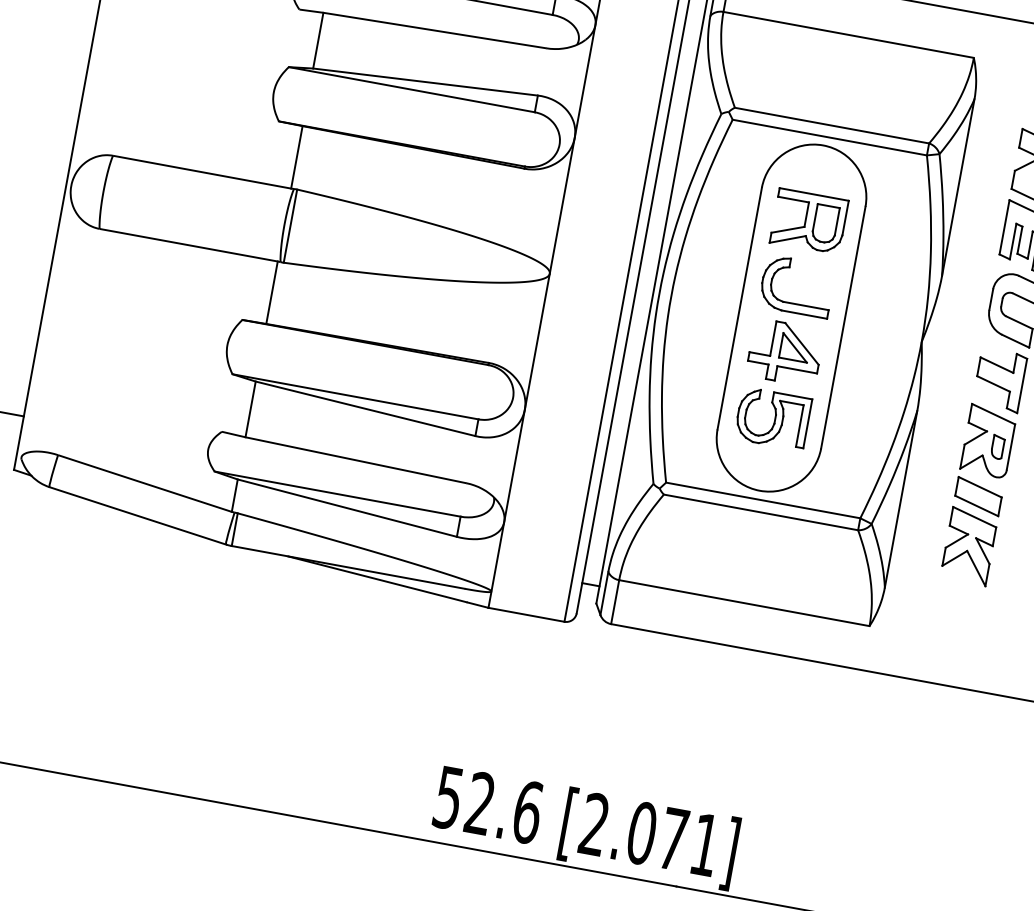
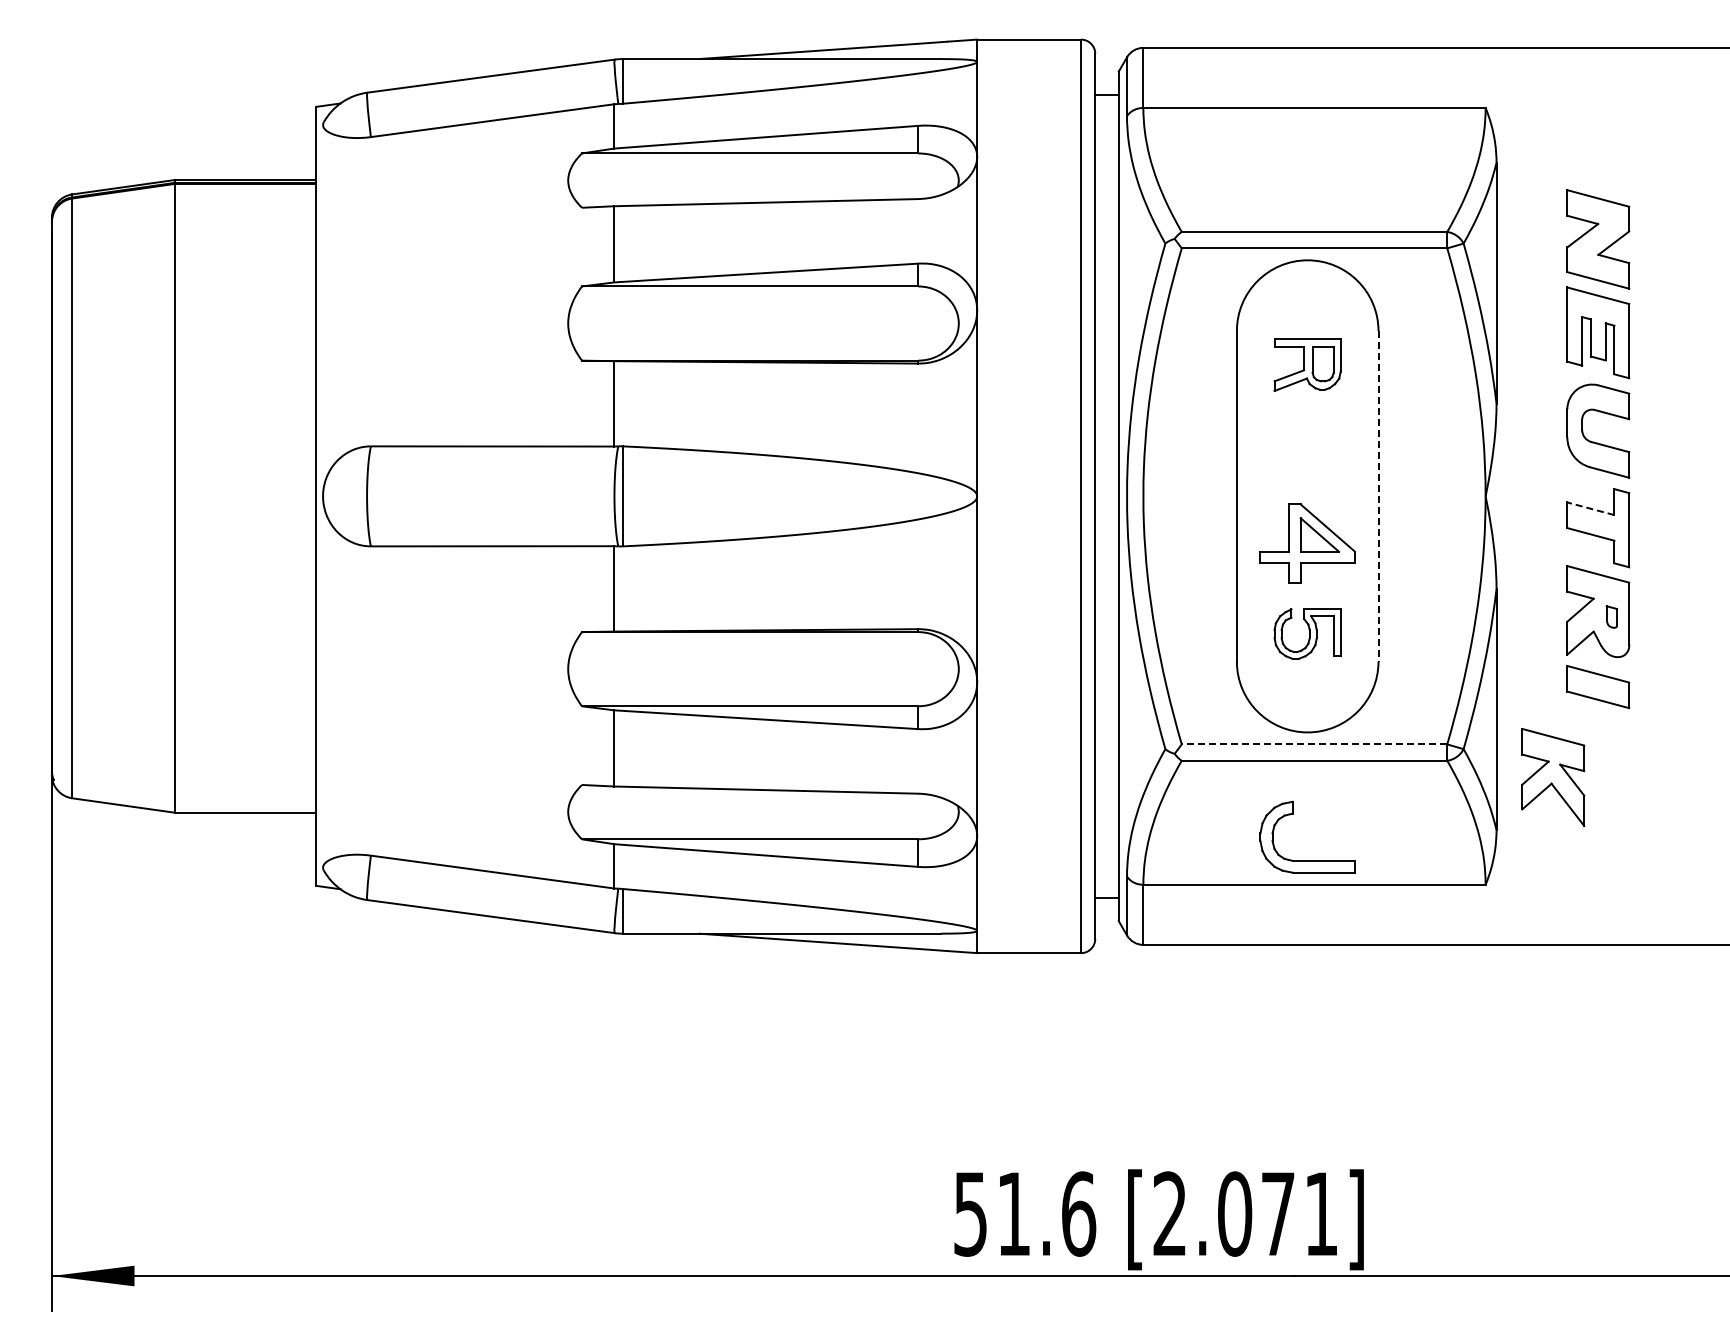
part: (809, 221) -> (1307, 364), size x0.7
part: (794, 303) -> (1307, 860), moved
line: (843, 327) -> (1378, 496), solid -> dashed
line: (996, 364) -> (1590, 508), solid -> dashed
part: (772, 418) -> (1307, 633), size x0.7
part: (997, 446) -> (1611, 616), size x0.7
line: (763, 500) -> (1314, 744), solid -> dashed
part: (969, 546) -> (1553, 777), moved
text: (480, 803) -> (1013, 1213), 52.6 -> 51.6

